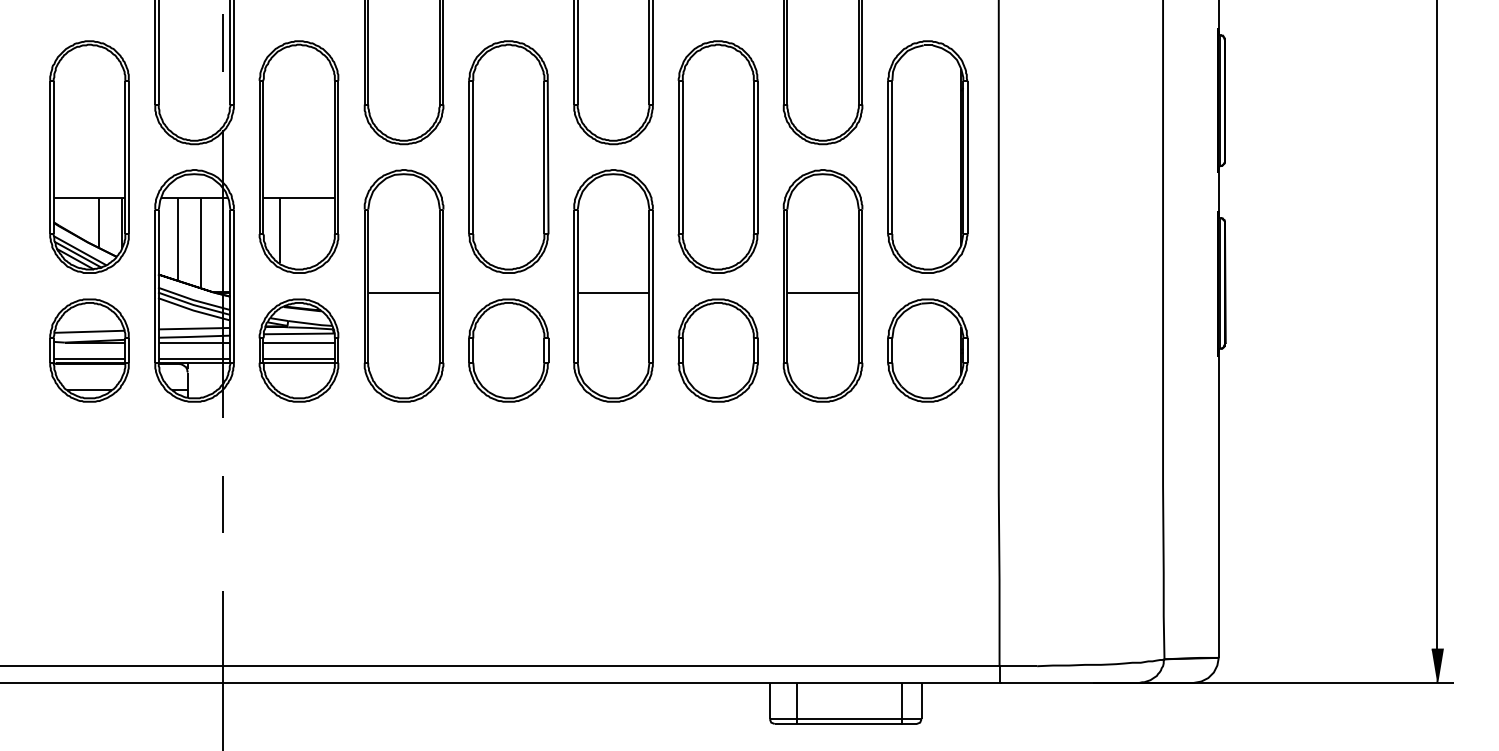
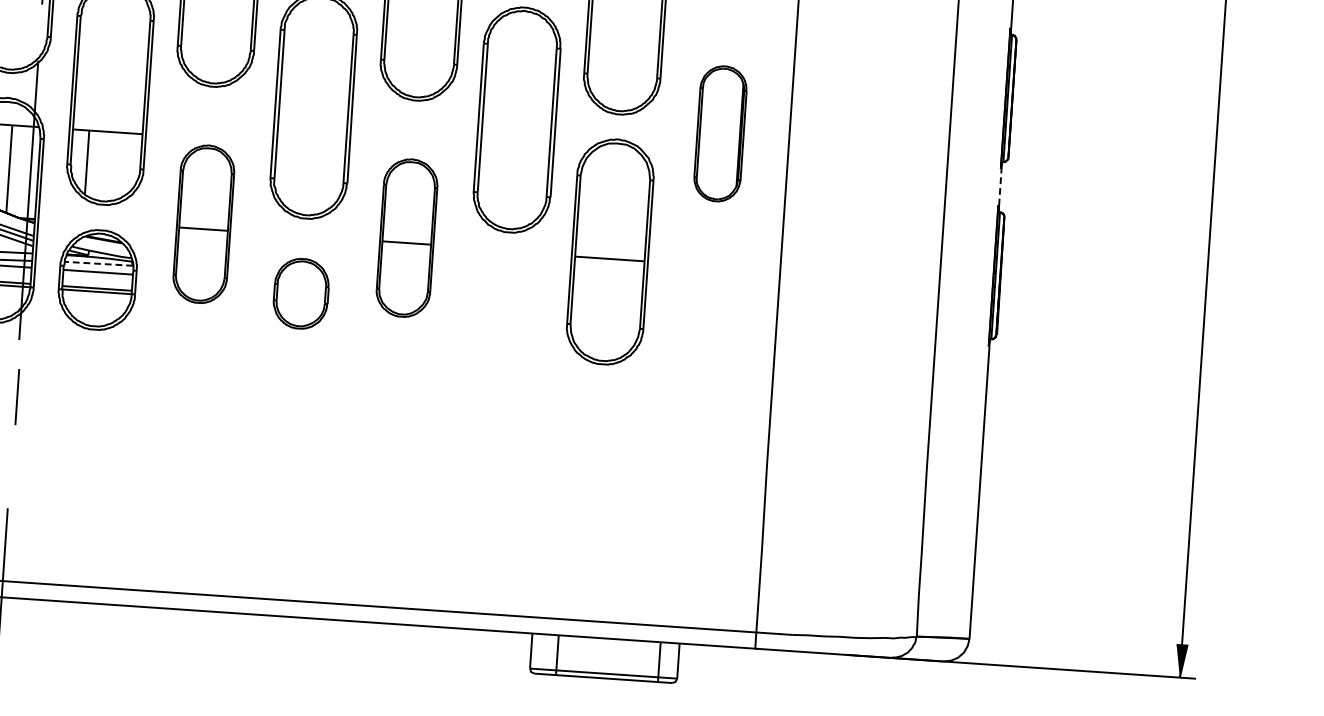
part: (927, 156) -> (720, 133), size x0.6
line: (1218, 192) -> (1000, 187), solid -> dashed
part: (403, 285) -> (203, 223), size x0.7
part: (613, 285) -> (407, 237), size x0.7
line: (298, 333) -> (98, 263), solid -> dashed
part: (508, 350) -> (300, 293), size x0.7
part: (717, 350) -> (503, 307), removed
part: (927, 350) -> (707, 321), removed
line: (222, 504) -> (17, 397), moved

